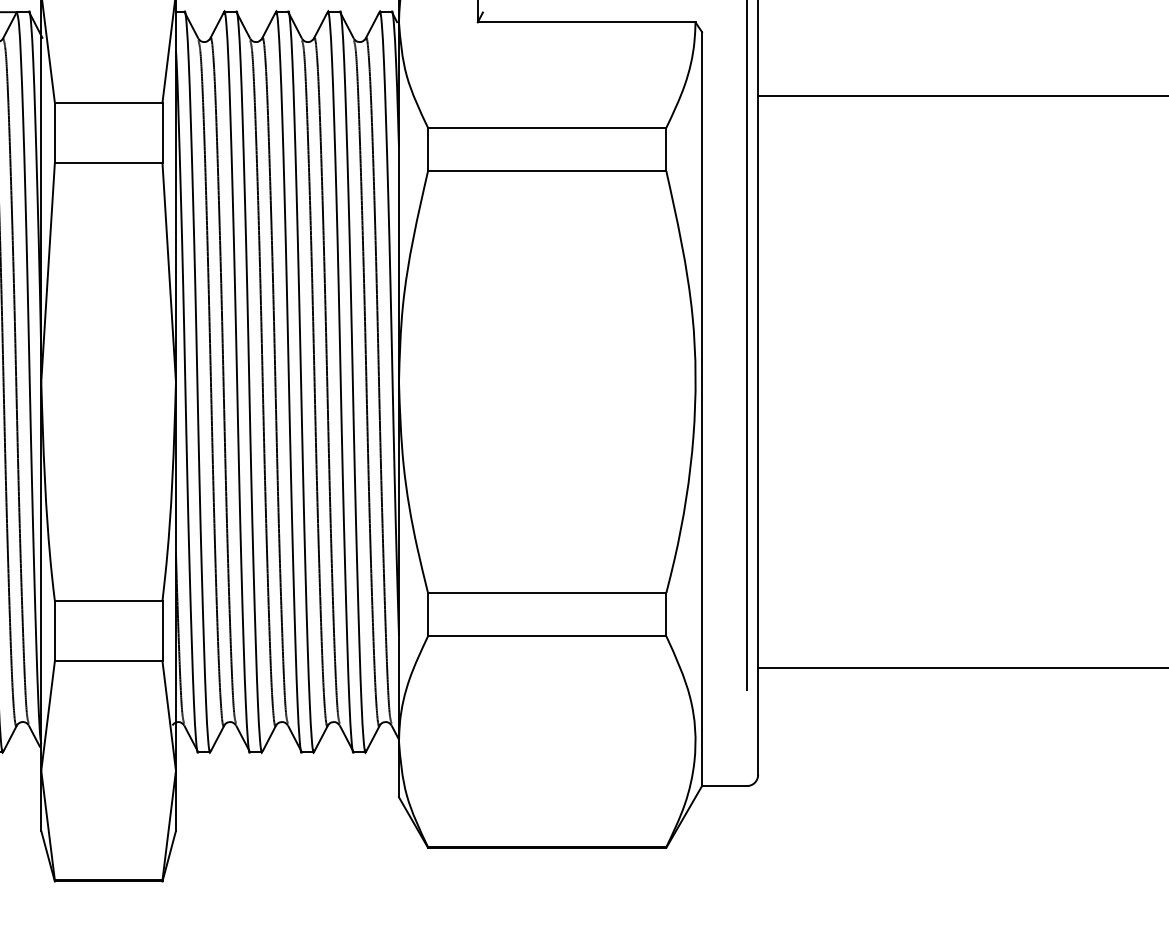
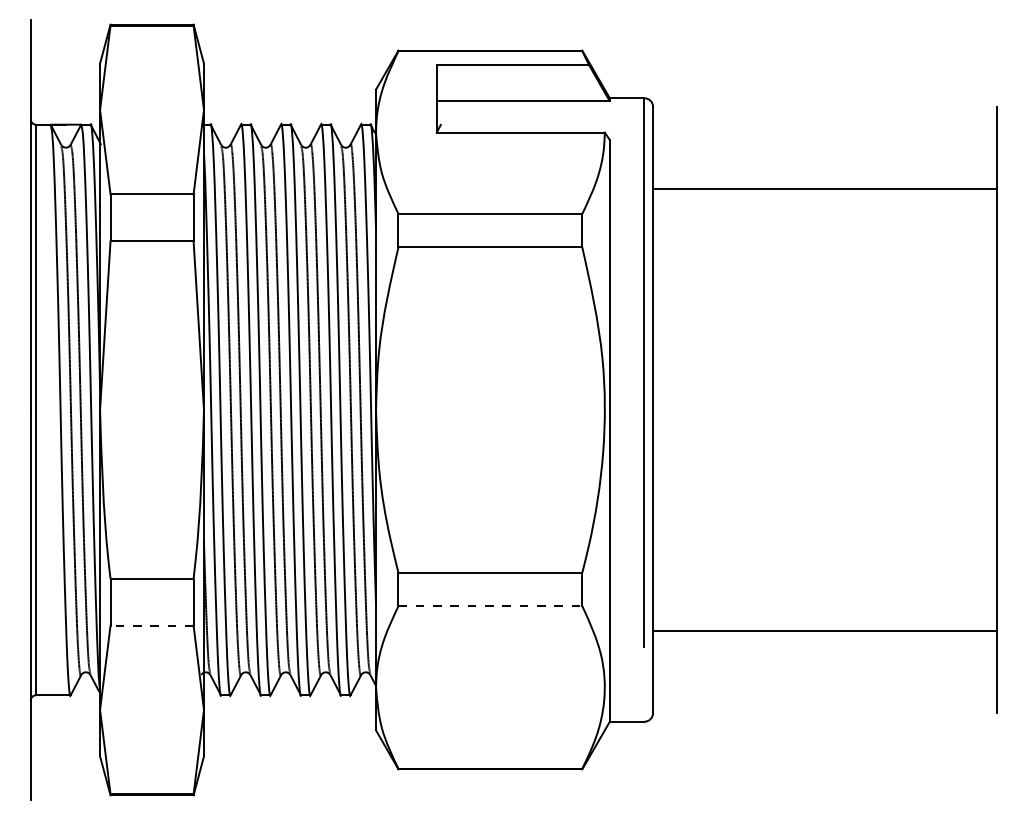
line: (547, 636) -> (490, 606), solid -> dashed
line: (109, 661) -> (152, 625), solid -> dashed

